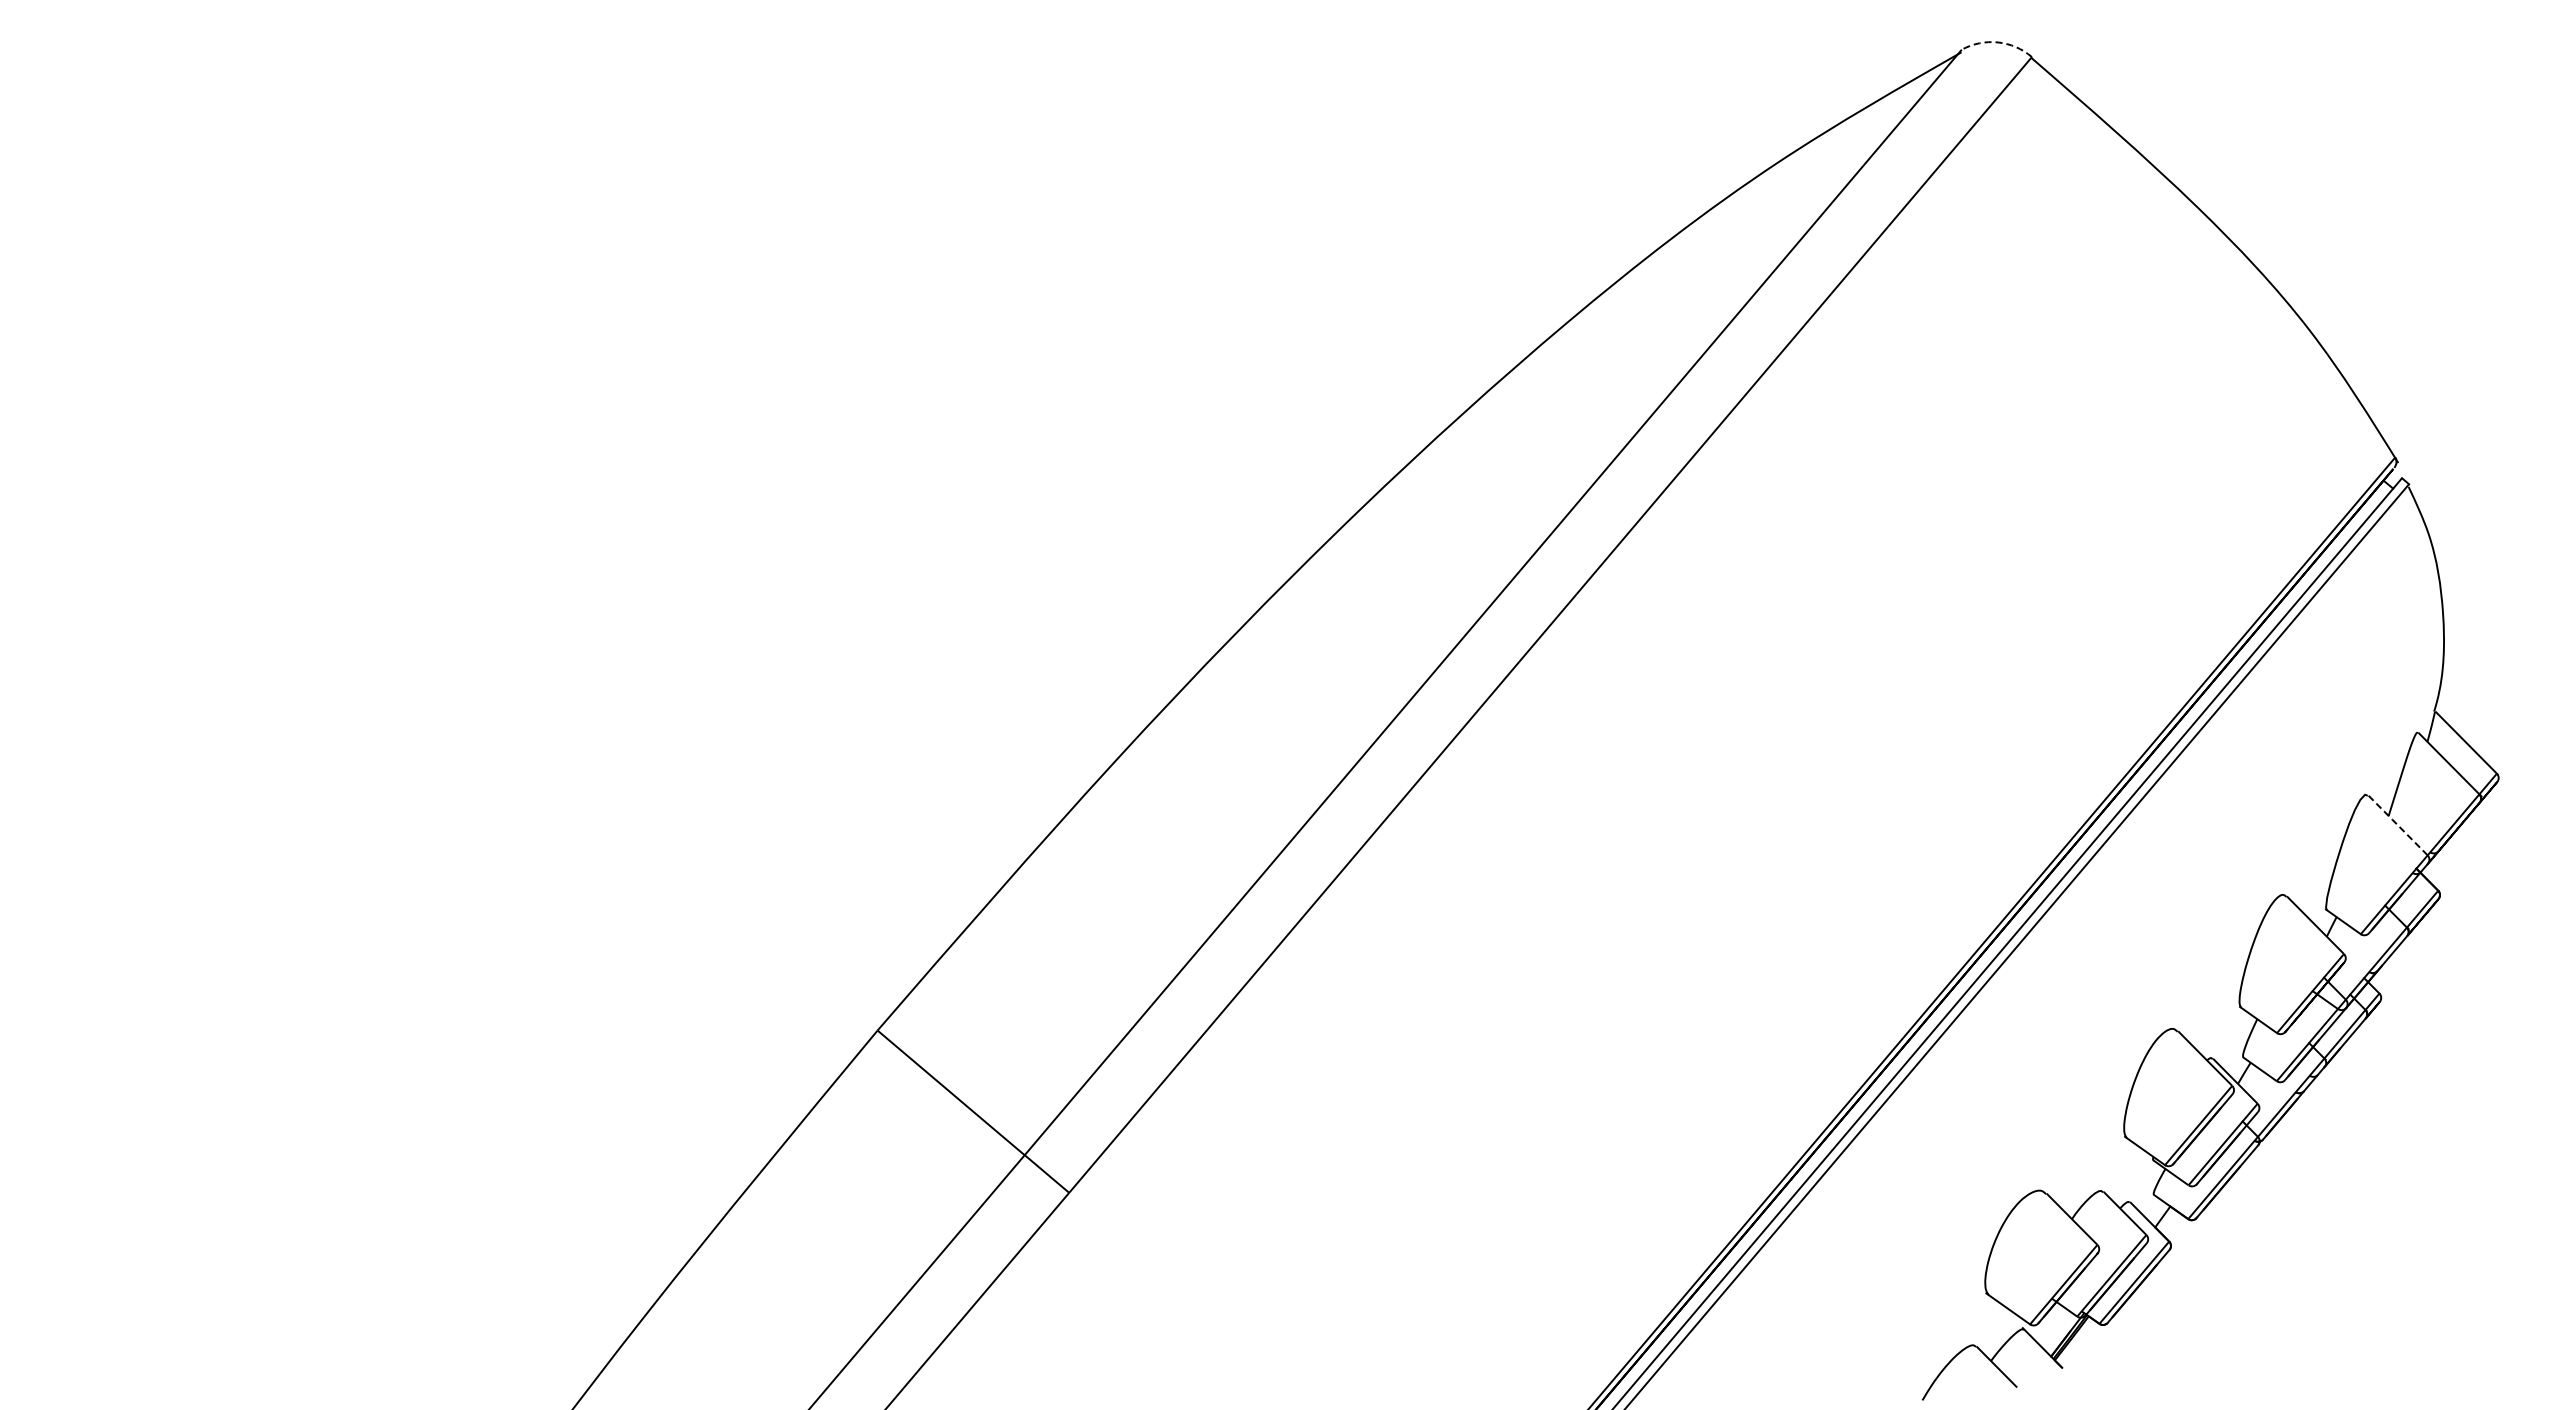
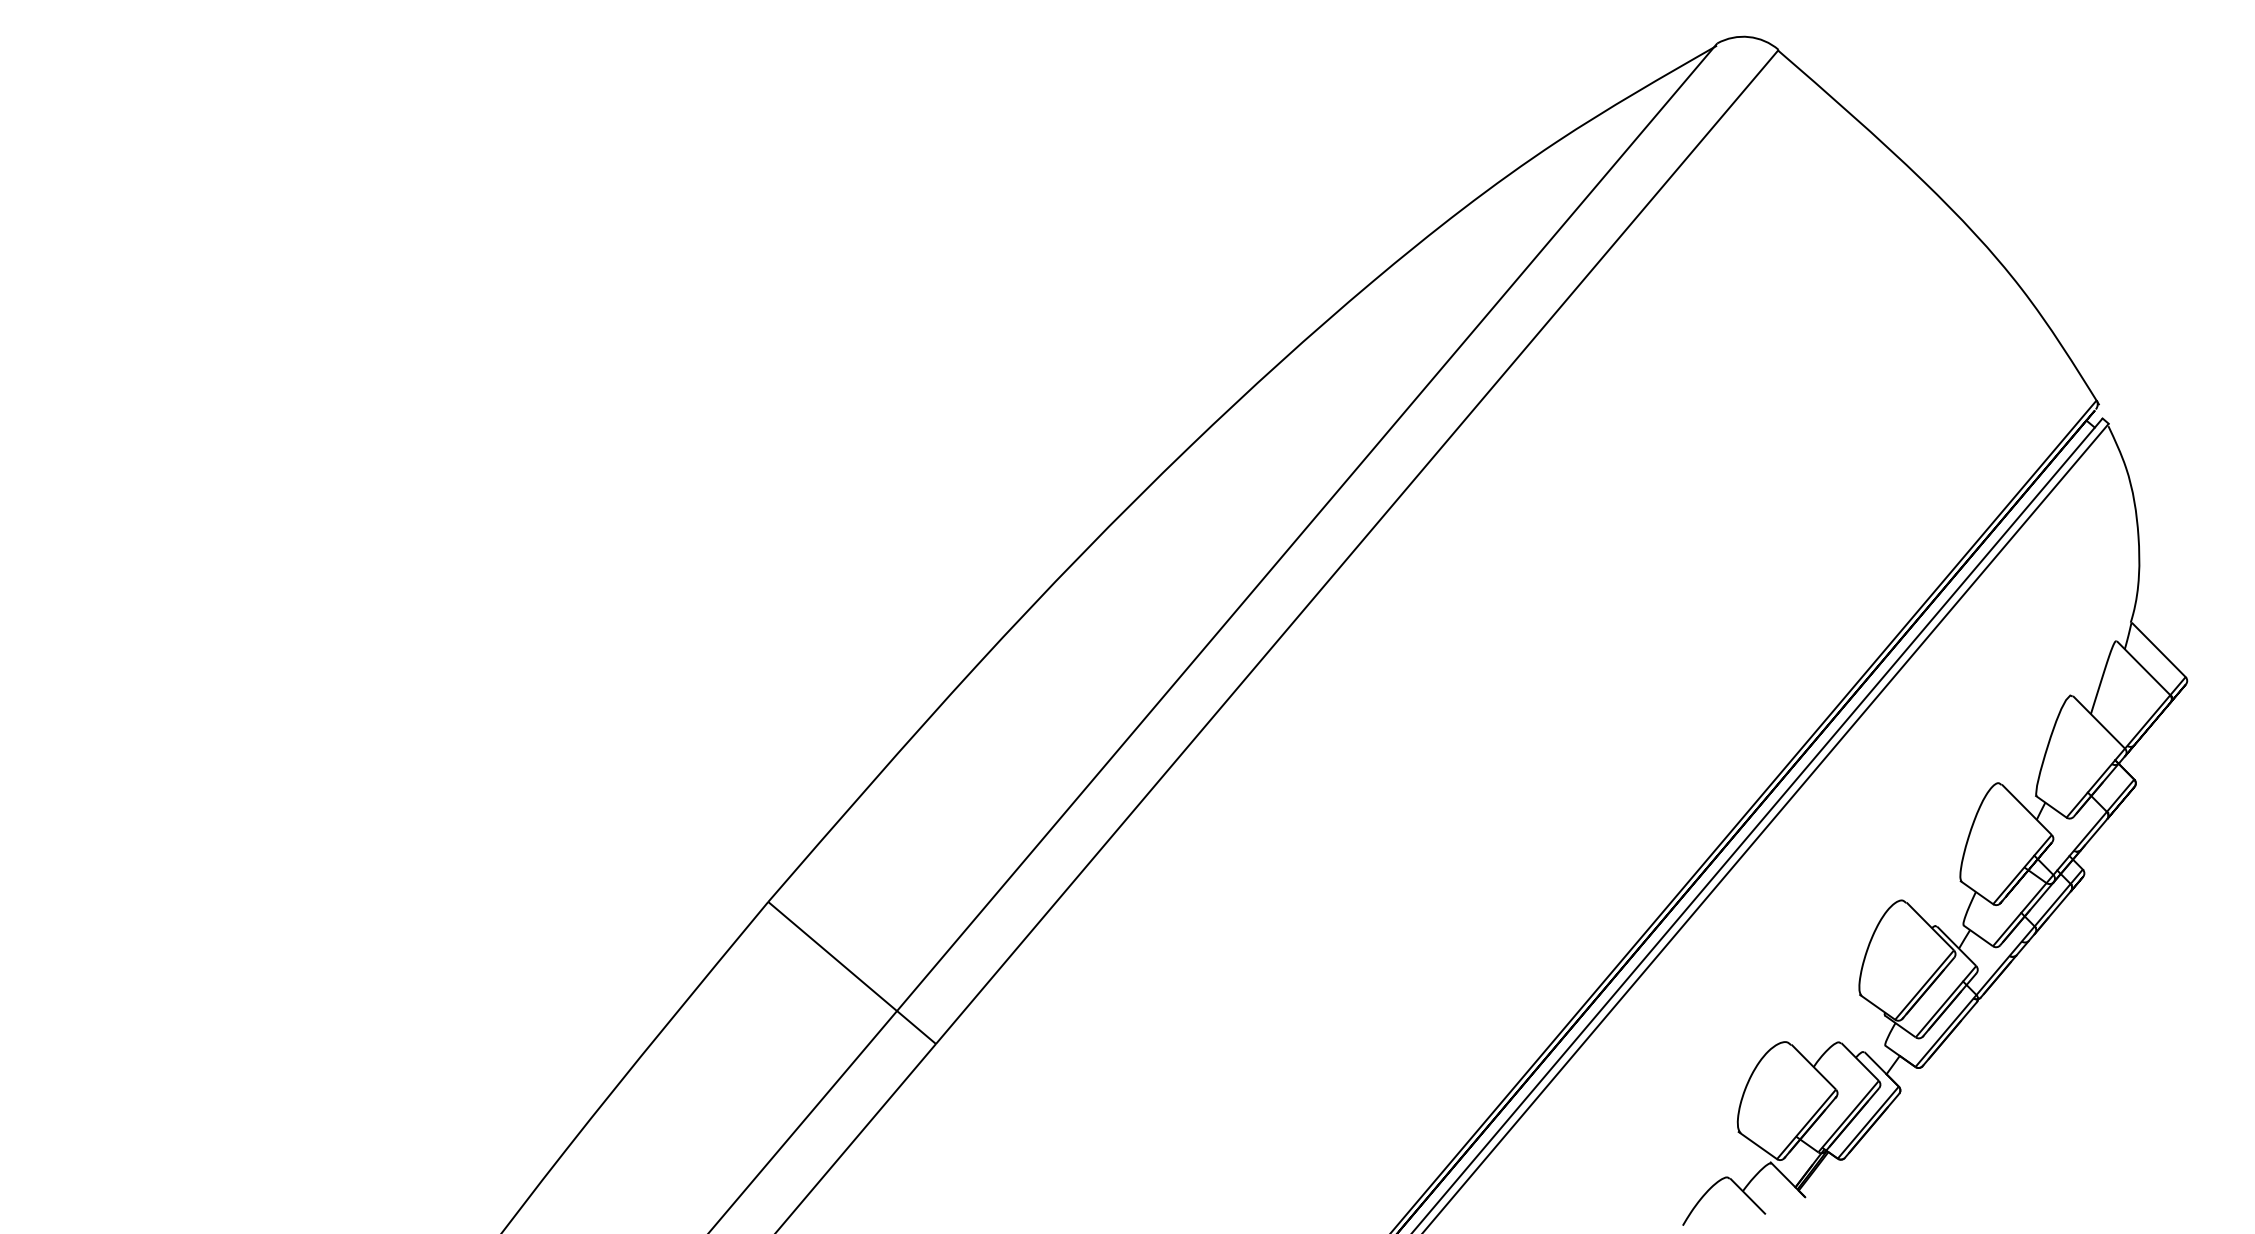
arc: (1998, 42) -> (1749, 37), dashed -> solid
line: (2397, 824) -> (2098, 721), dashed -> solid

